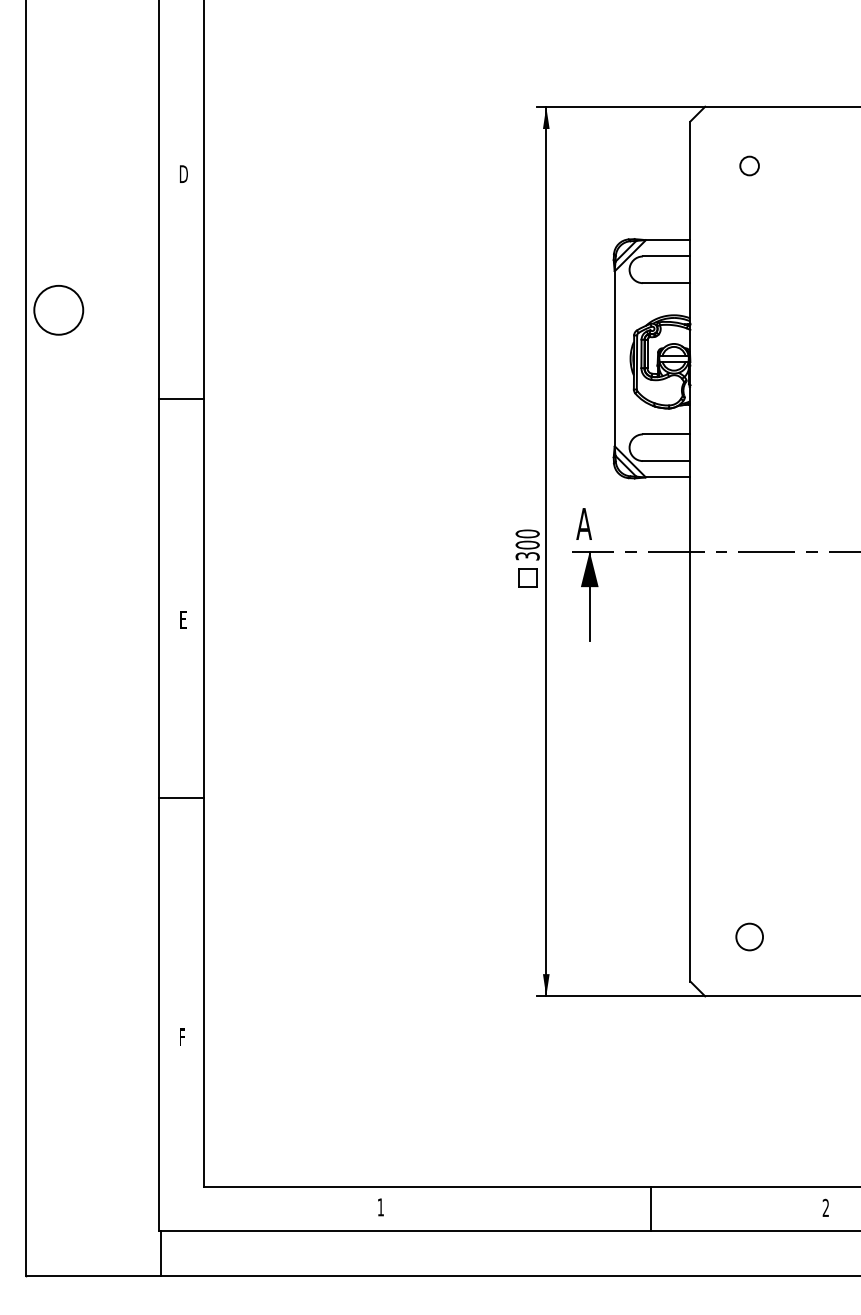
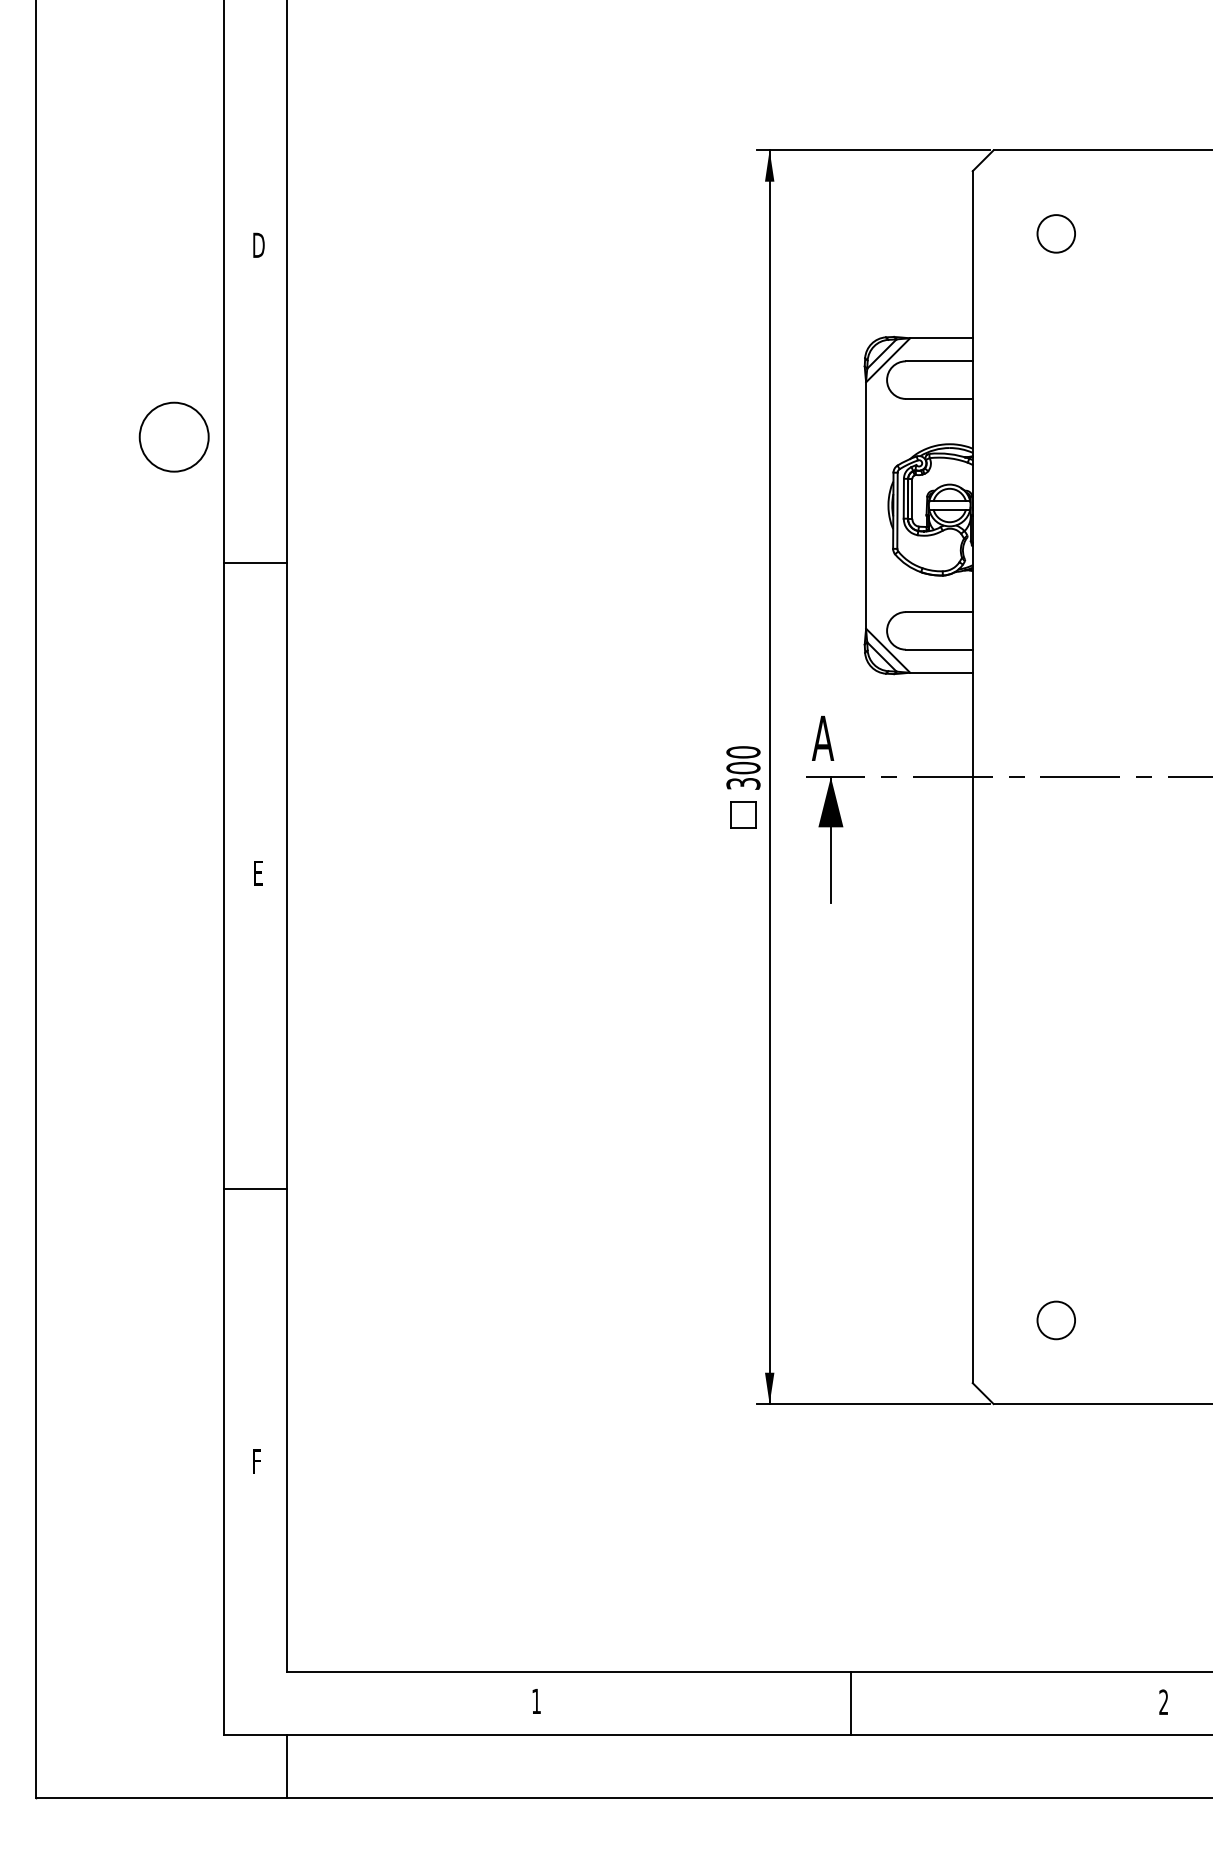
circle: (749, 165) -> (1056, 233), size x1.43
circle: (58, 310) -> (173, 437), moved
line: (181, 798) -> (255, 1190), moved
line: (651, 1208) -> (851, 1703), moved
line: (160, 1253) -> (286, 1766), moved

